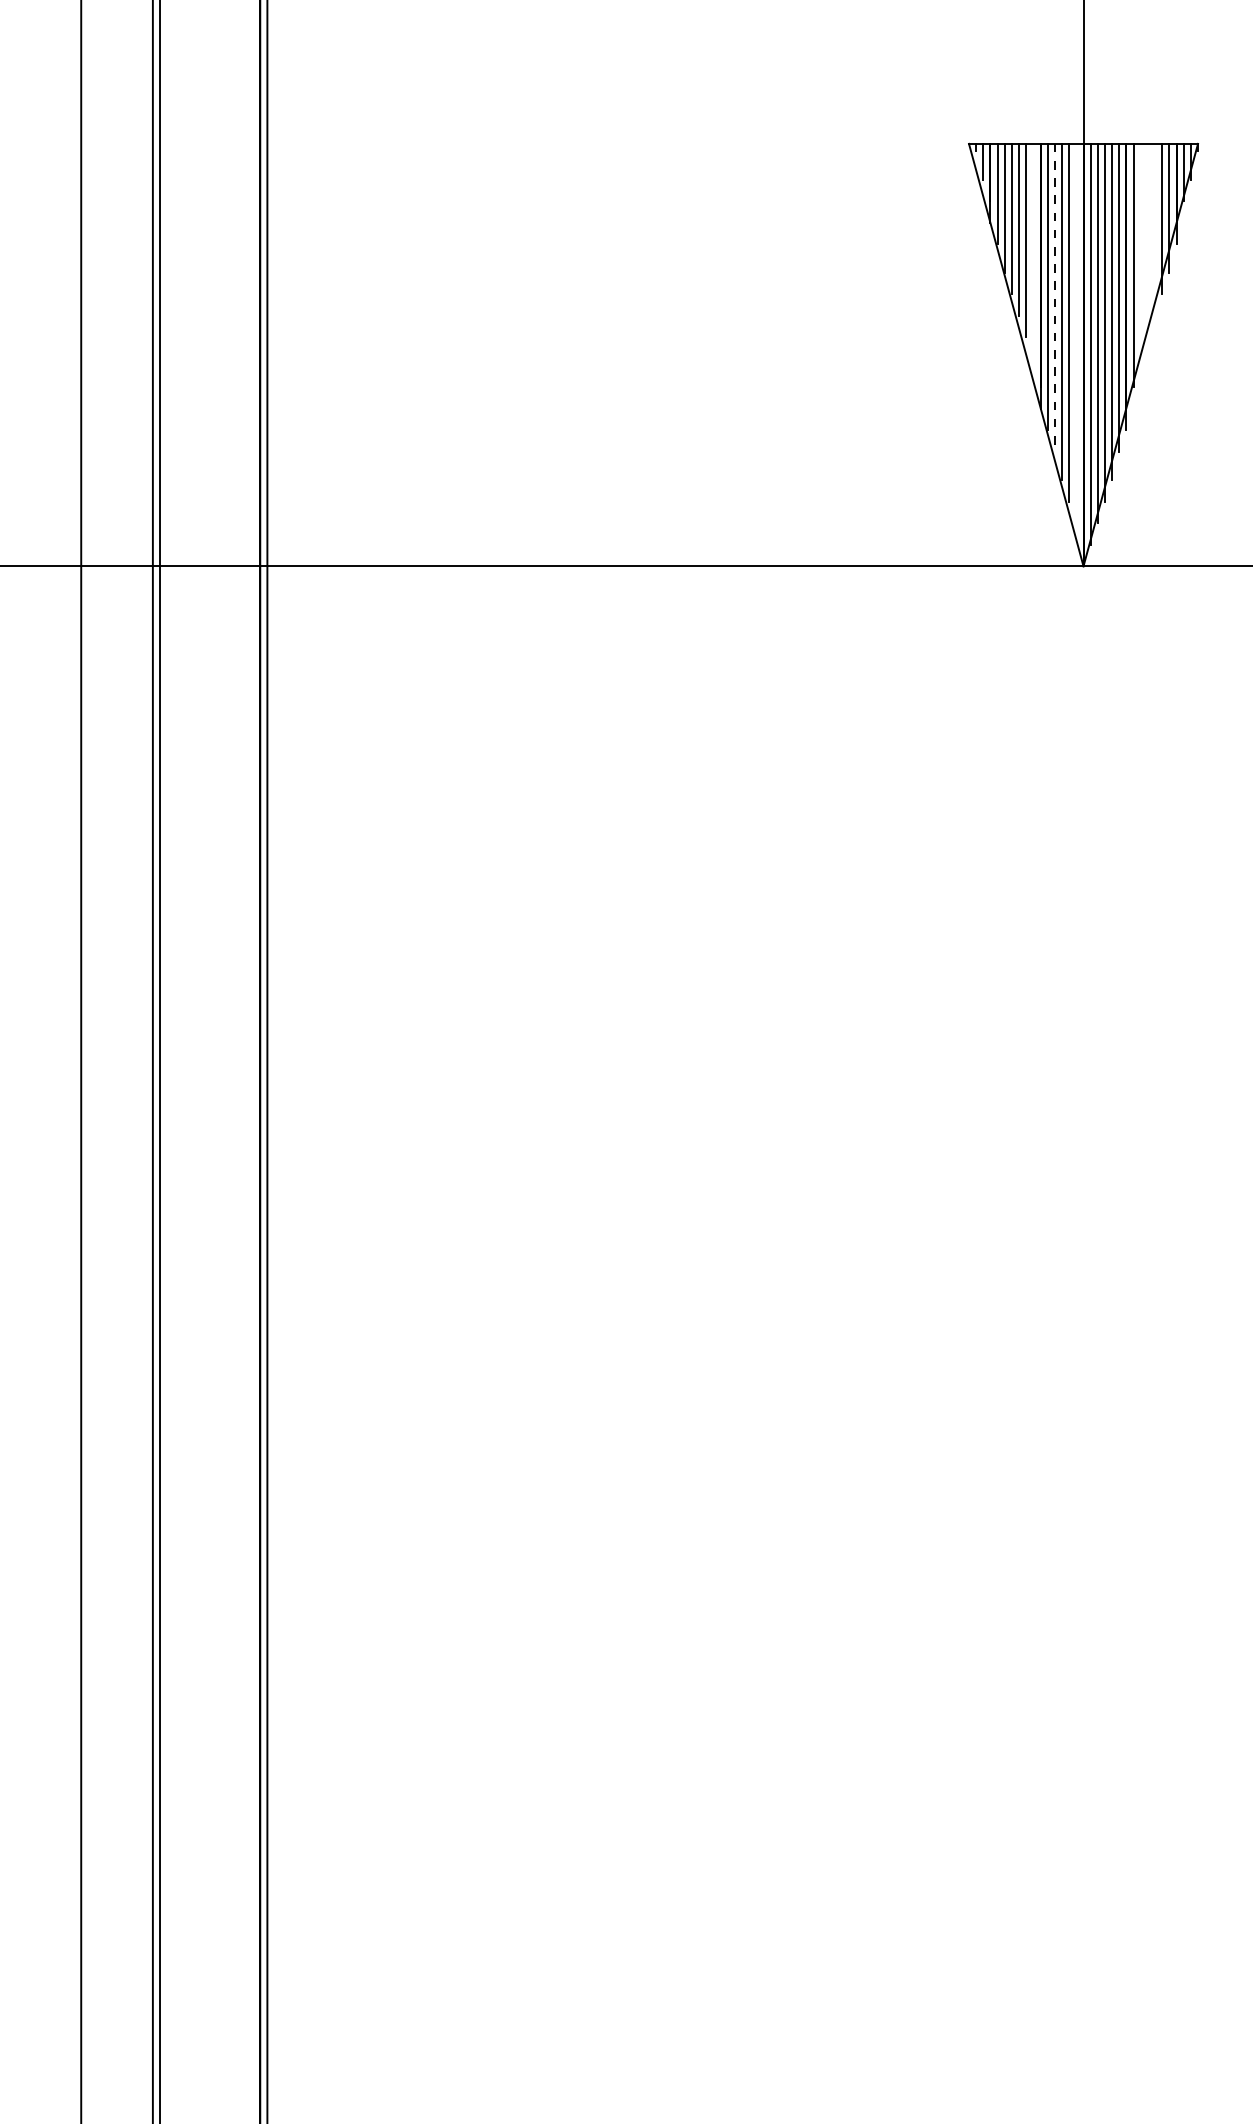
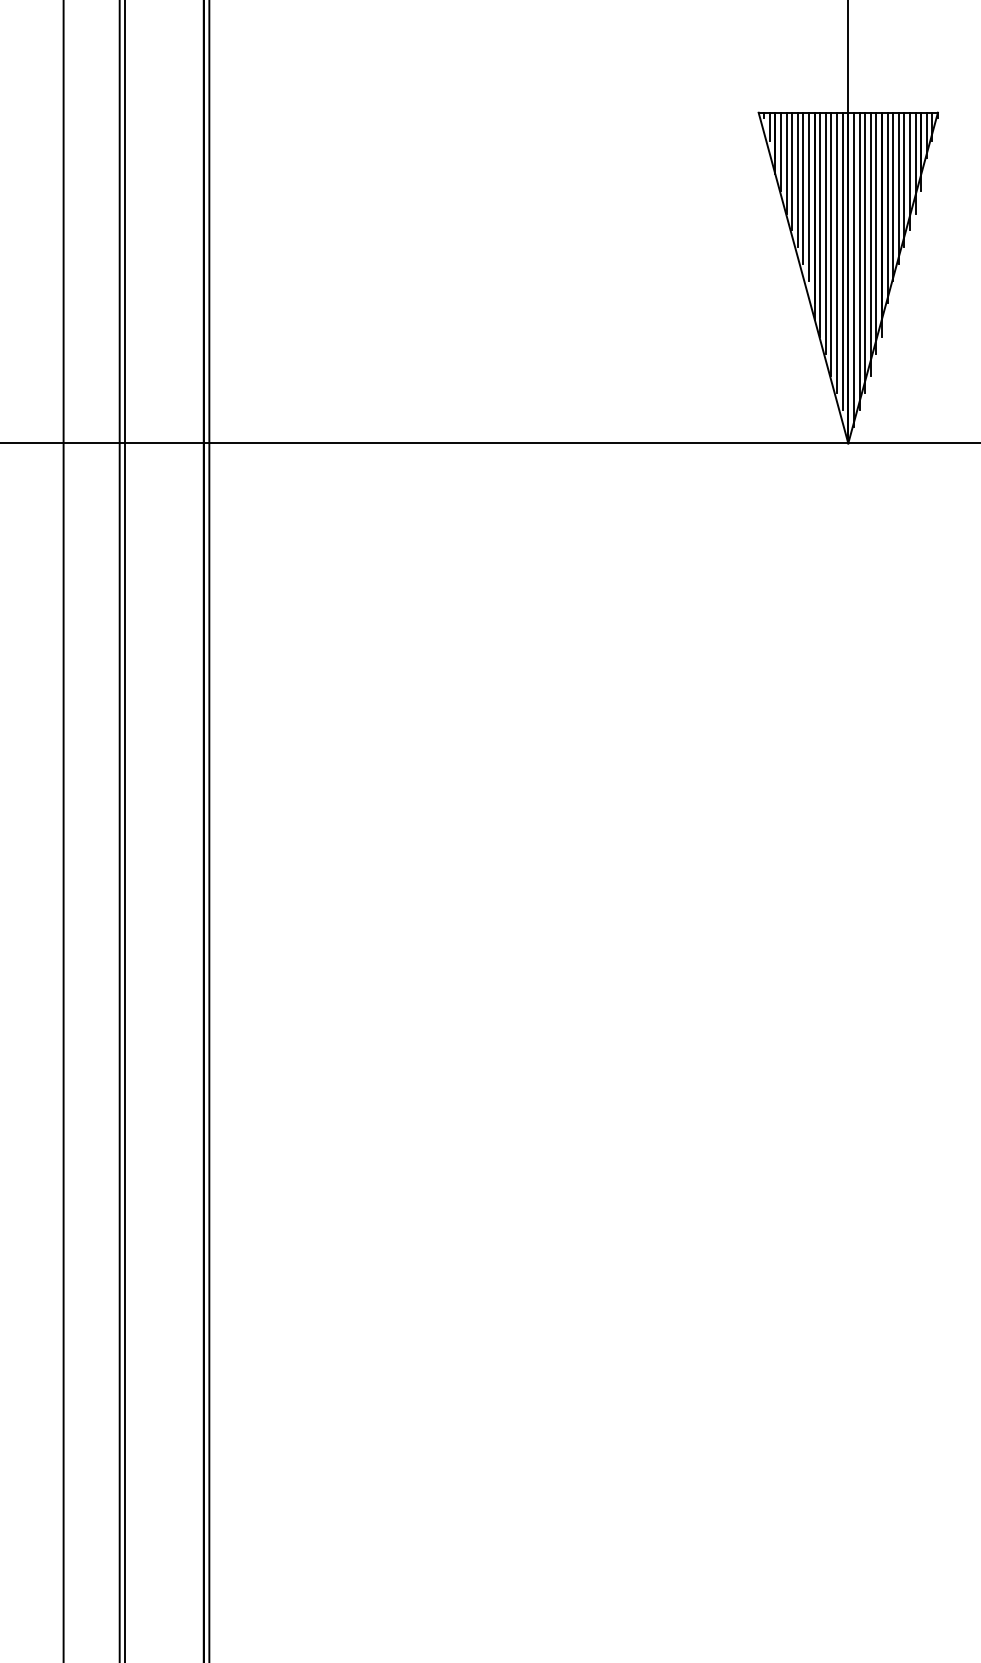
line: (1155, 229) -> (904, 179), added
line: (1147, 240) -> (898, 188), added
line: (1033, 250) -> (809, 196), added
line: (1140, 250) -> (892, 196), added
line: (1054, 297) -> (825, 232), dashed -> solid
line: (1076, 333) -> (842, 261), added

